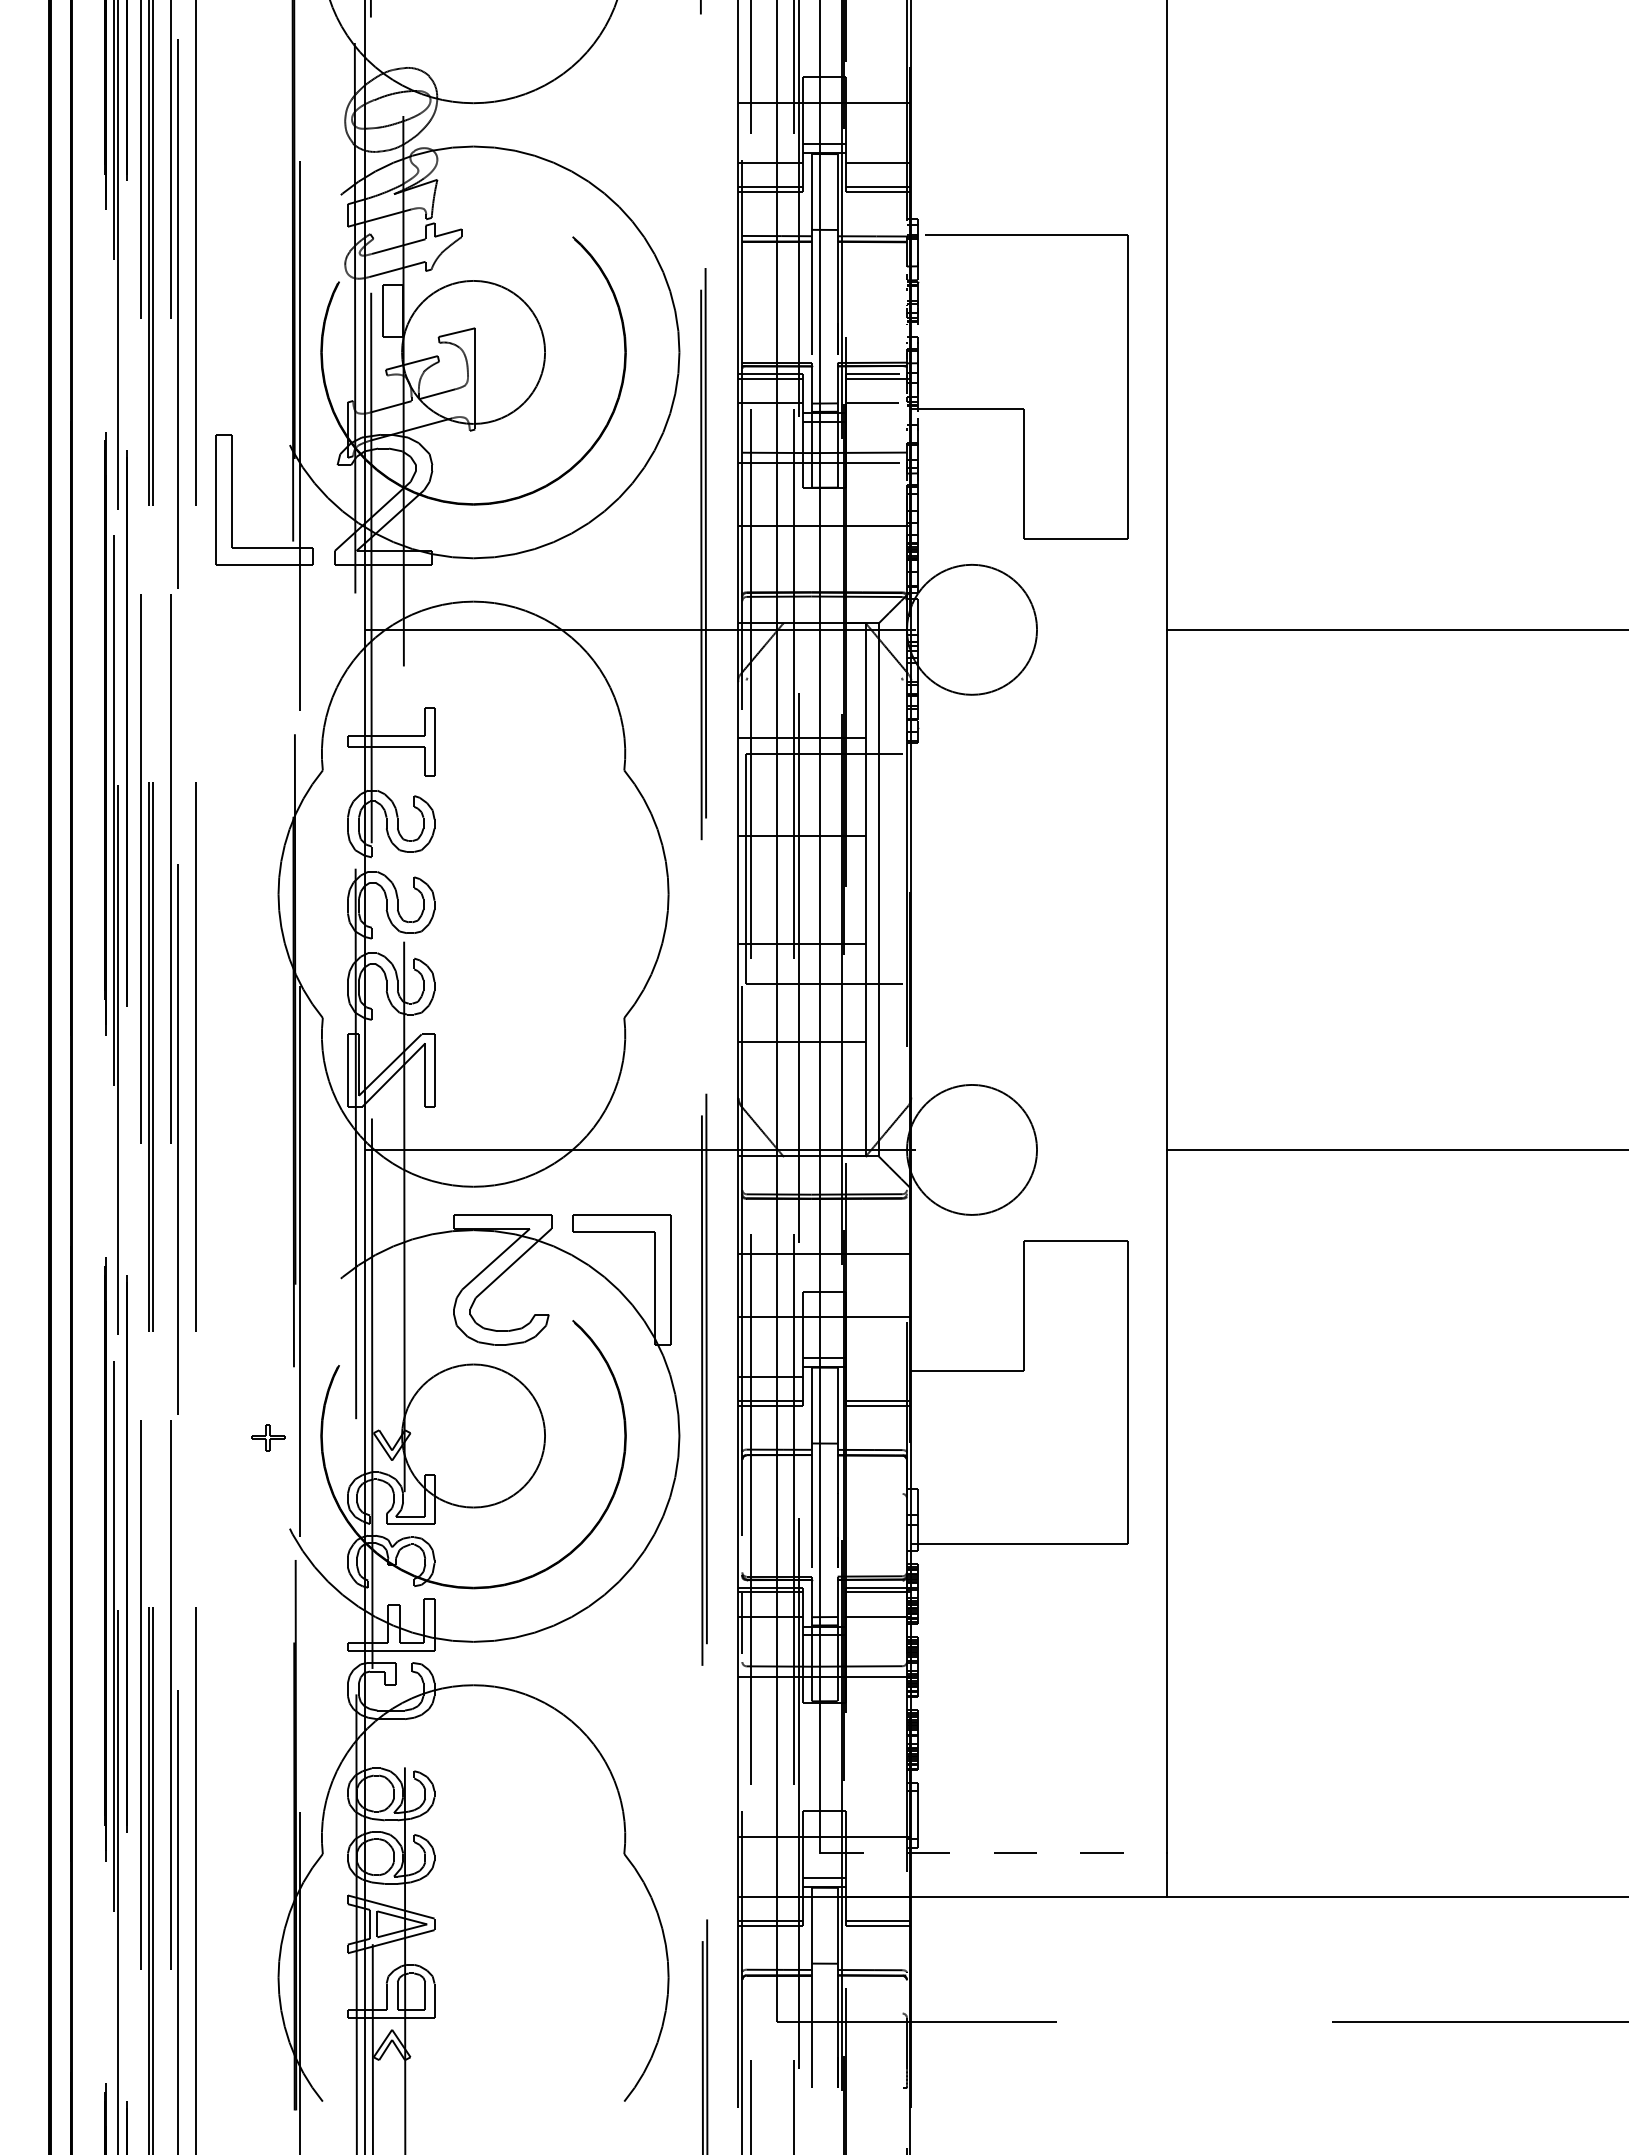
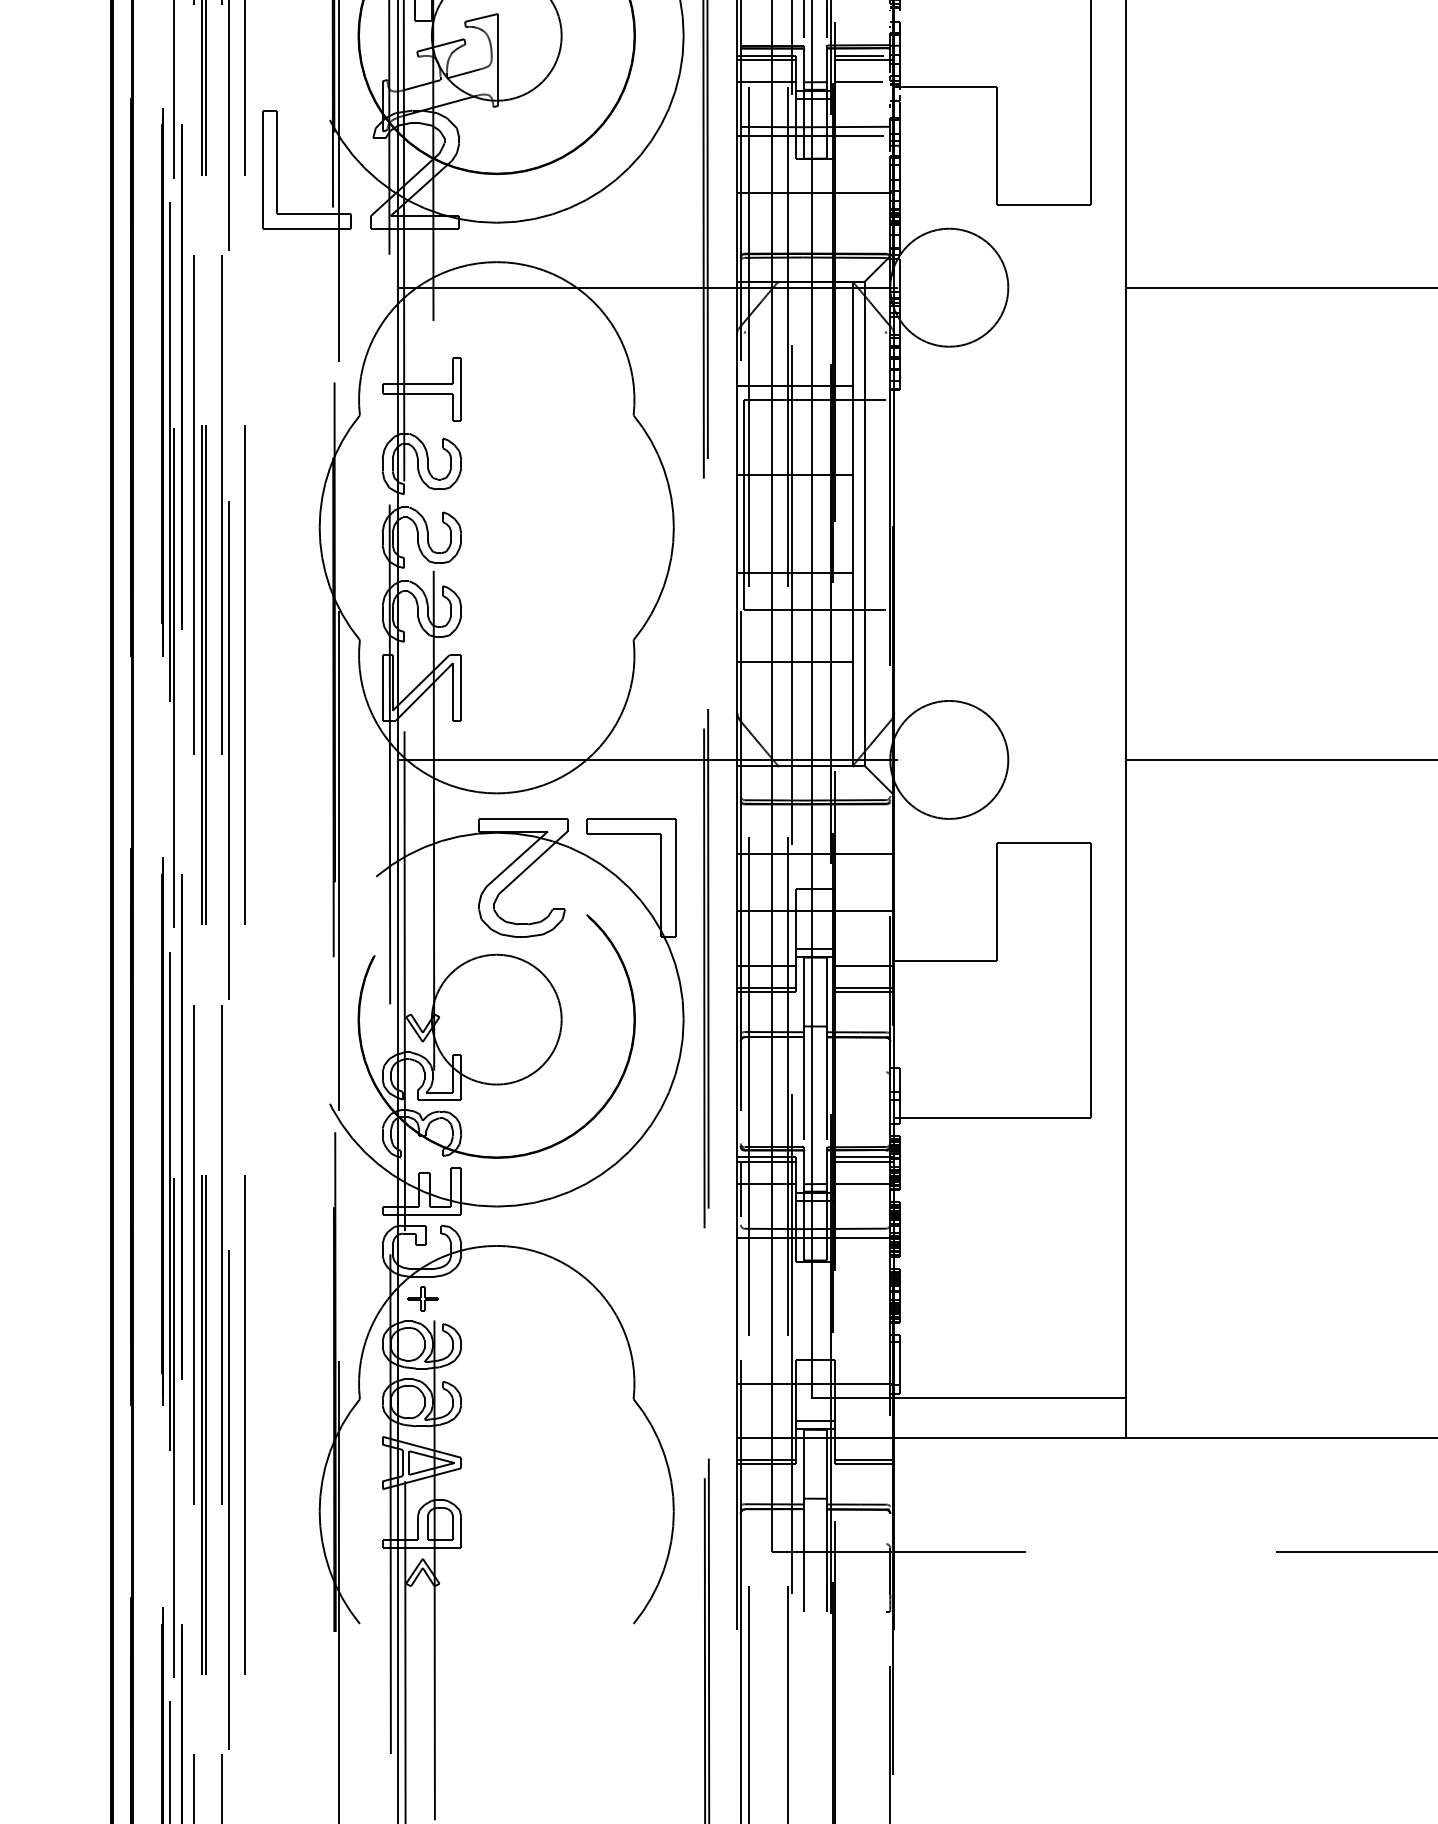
line: (878, 1376) -> (864, 965), added
part: (268, 1437) -> (423, 1298), moved
line: (994, 1853) -> (969, 1398), dashed -> solid

